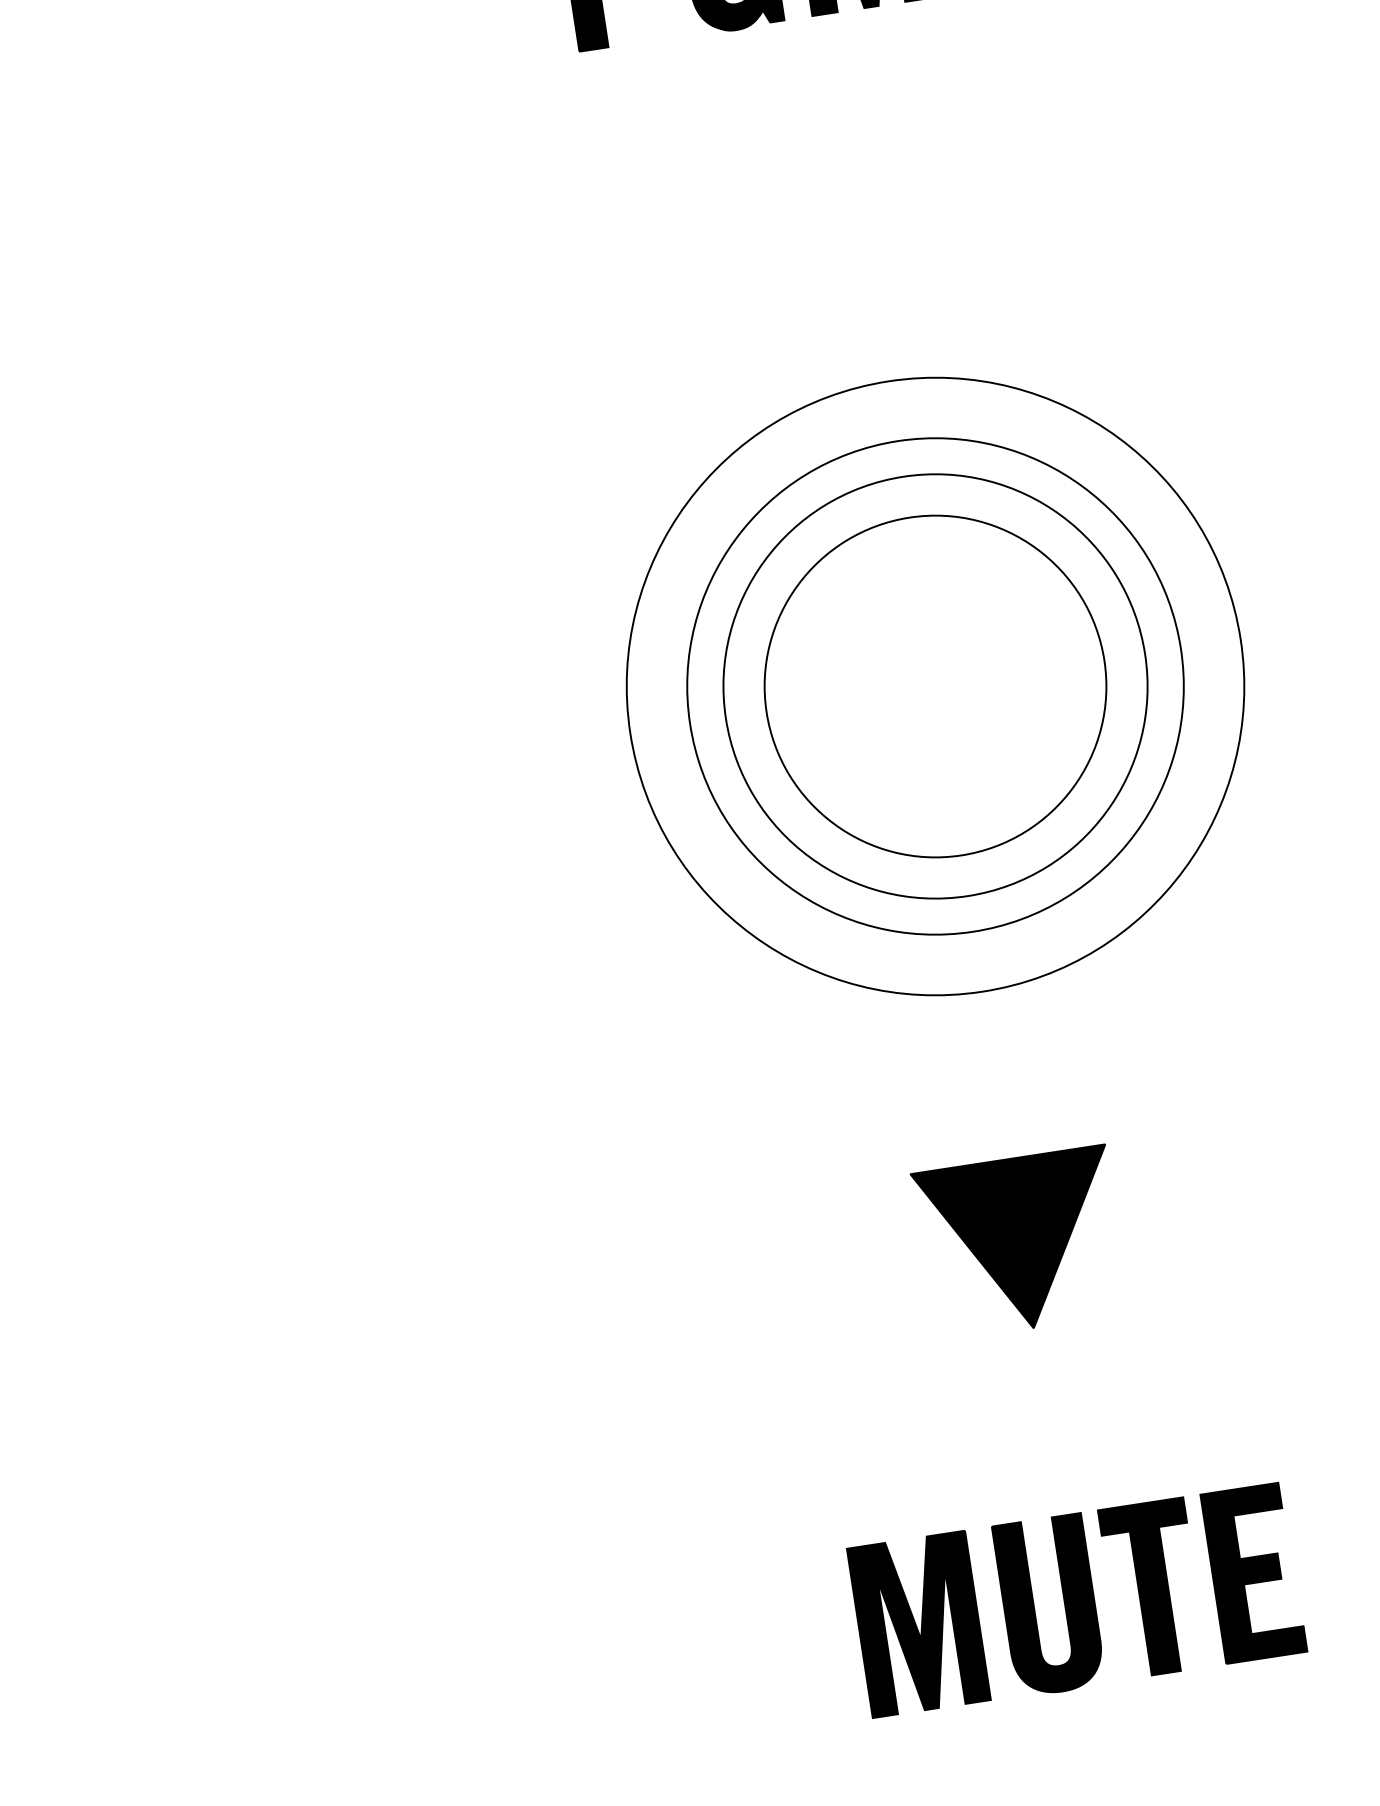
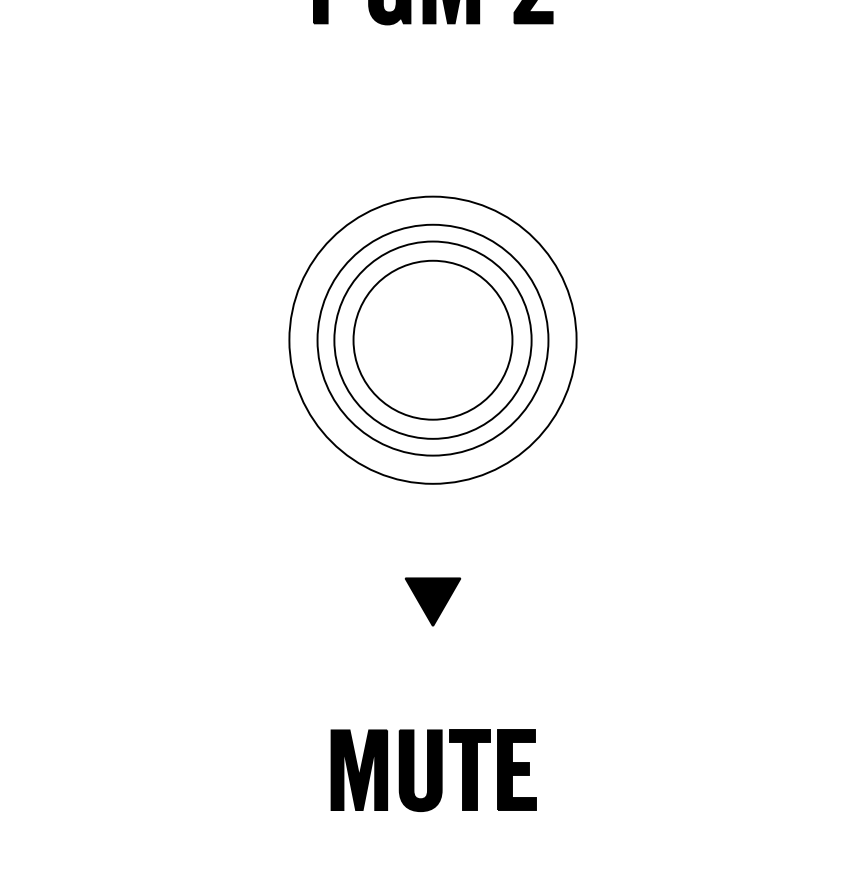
part: (1019, 1241) -> (432, 601), size x0.6

